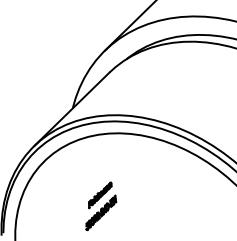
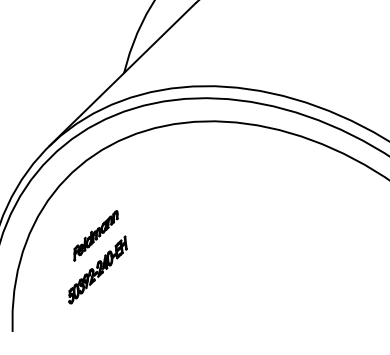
part: (101, 205) -> (98, 255), moved

